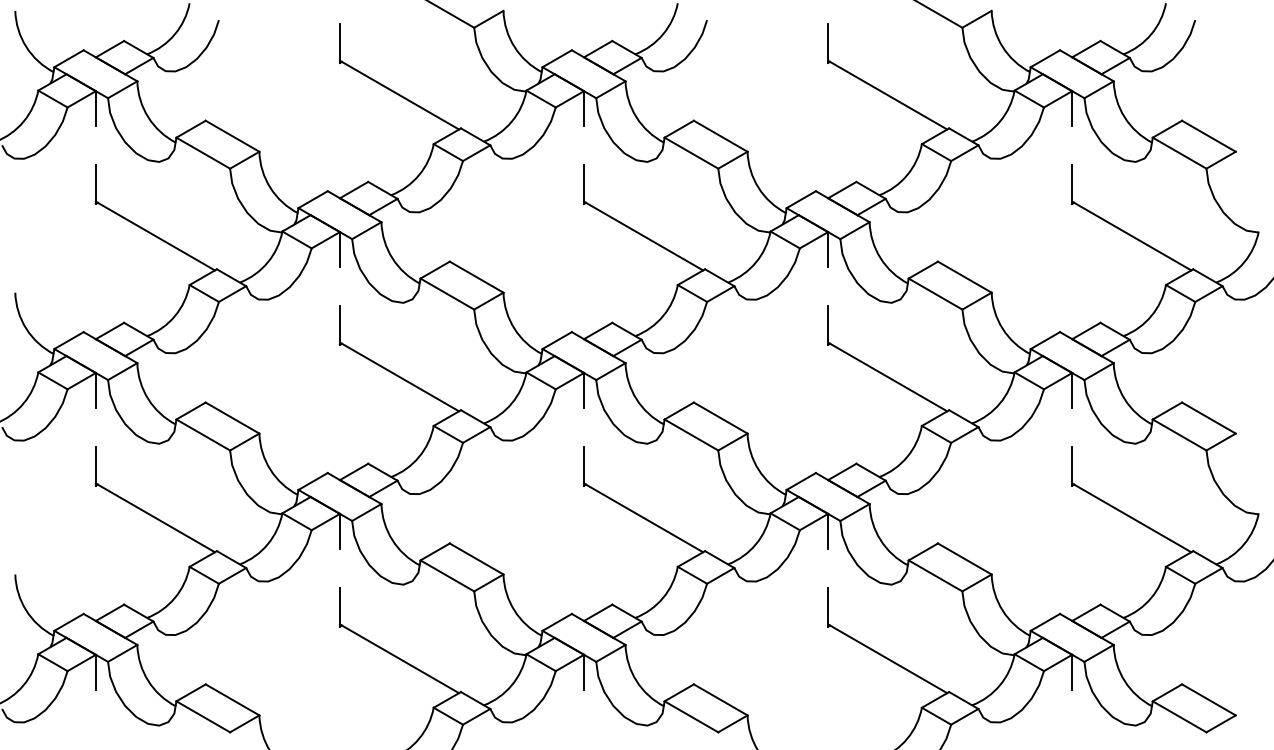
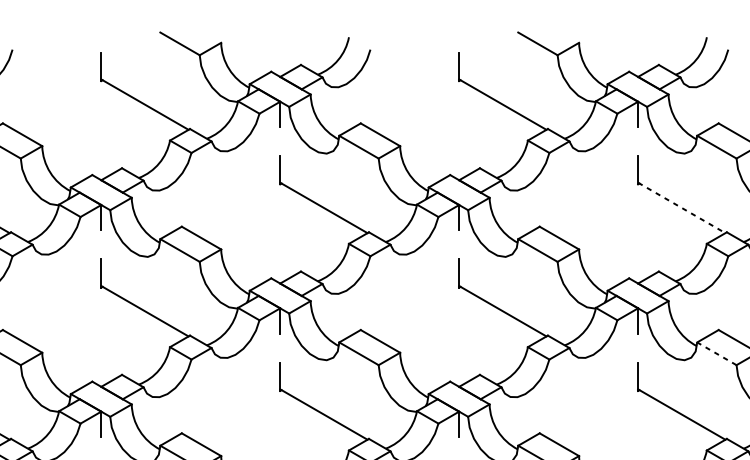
line: (1131, 236) -> (681, 208), solid -> dashed
line: (1179, 434) -> (716, 353), solid -> dashed

